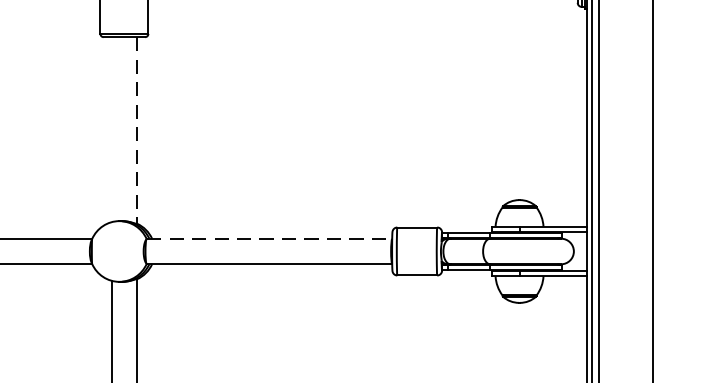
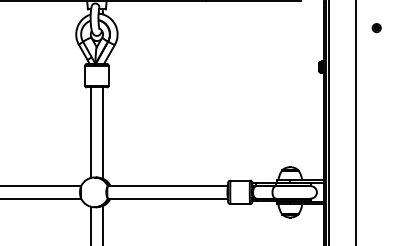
line: (111, 129) -> (90, 132), added
line: (137, 131) -> (103, 133), dashed -> solid
line: (270, 239) -> (168, 186), dashed -> solid

